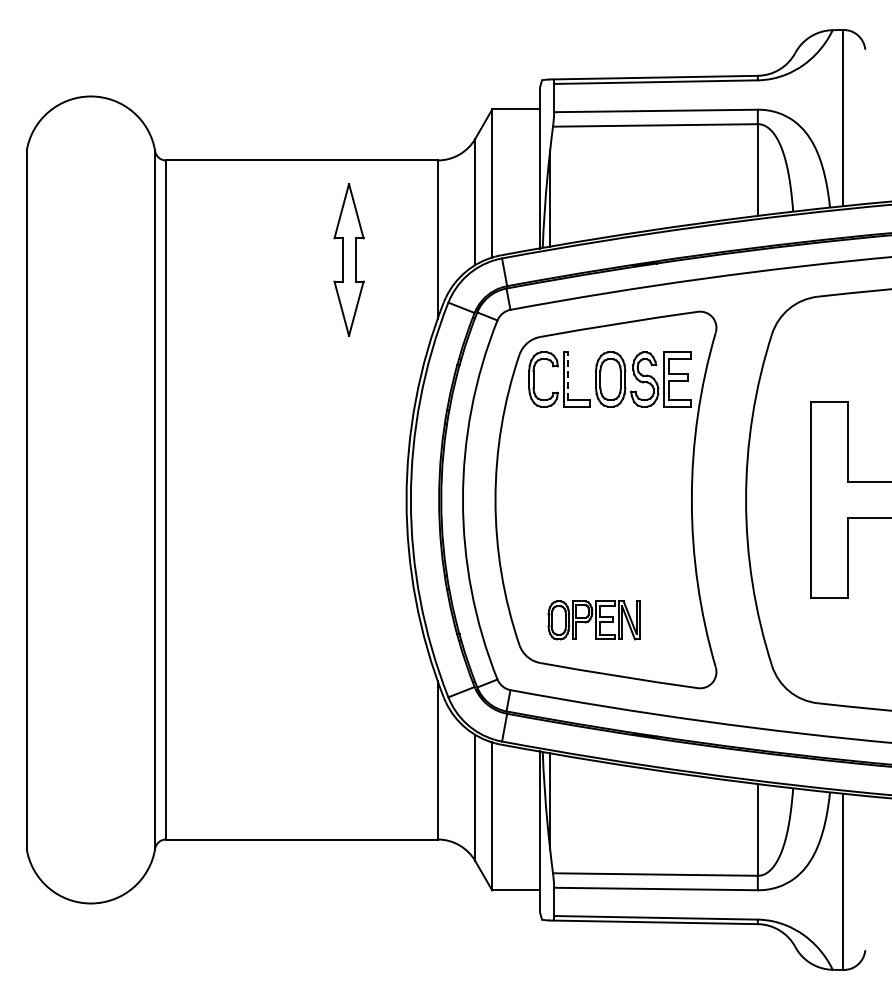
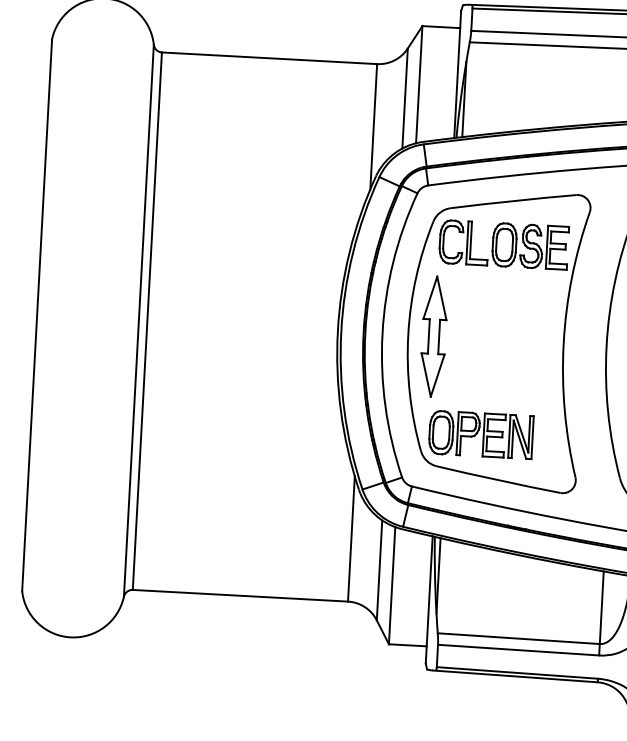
part: (348, 259) -> (433, 336), moved
line: (568, 376) -> (471, 240), dashed -> solid
part: (593, 620) -> (480, 434), size x1.43

